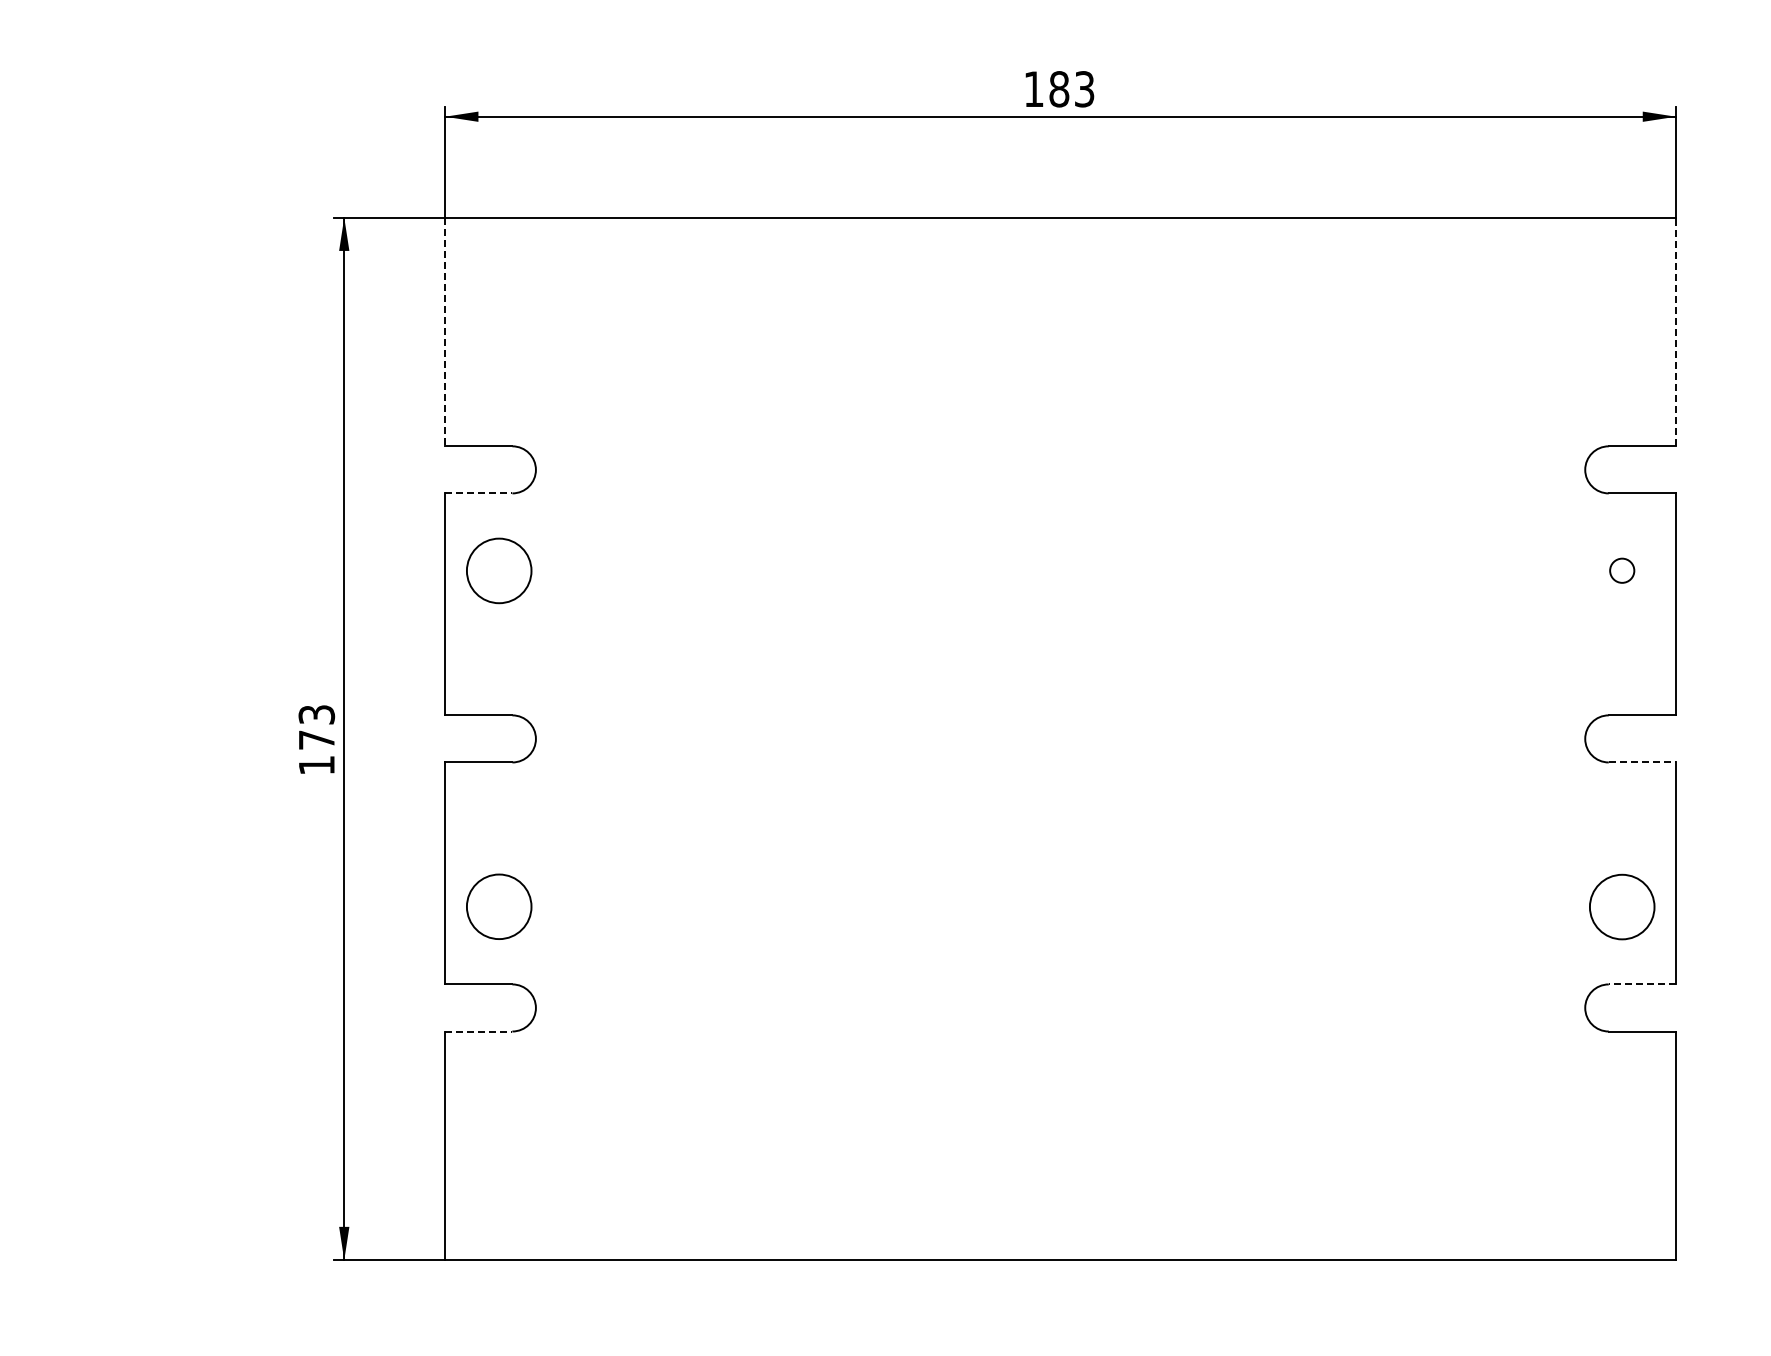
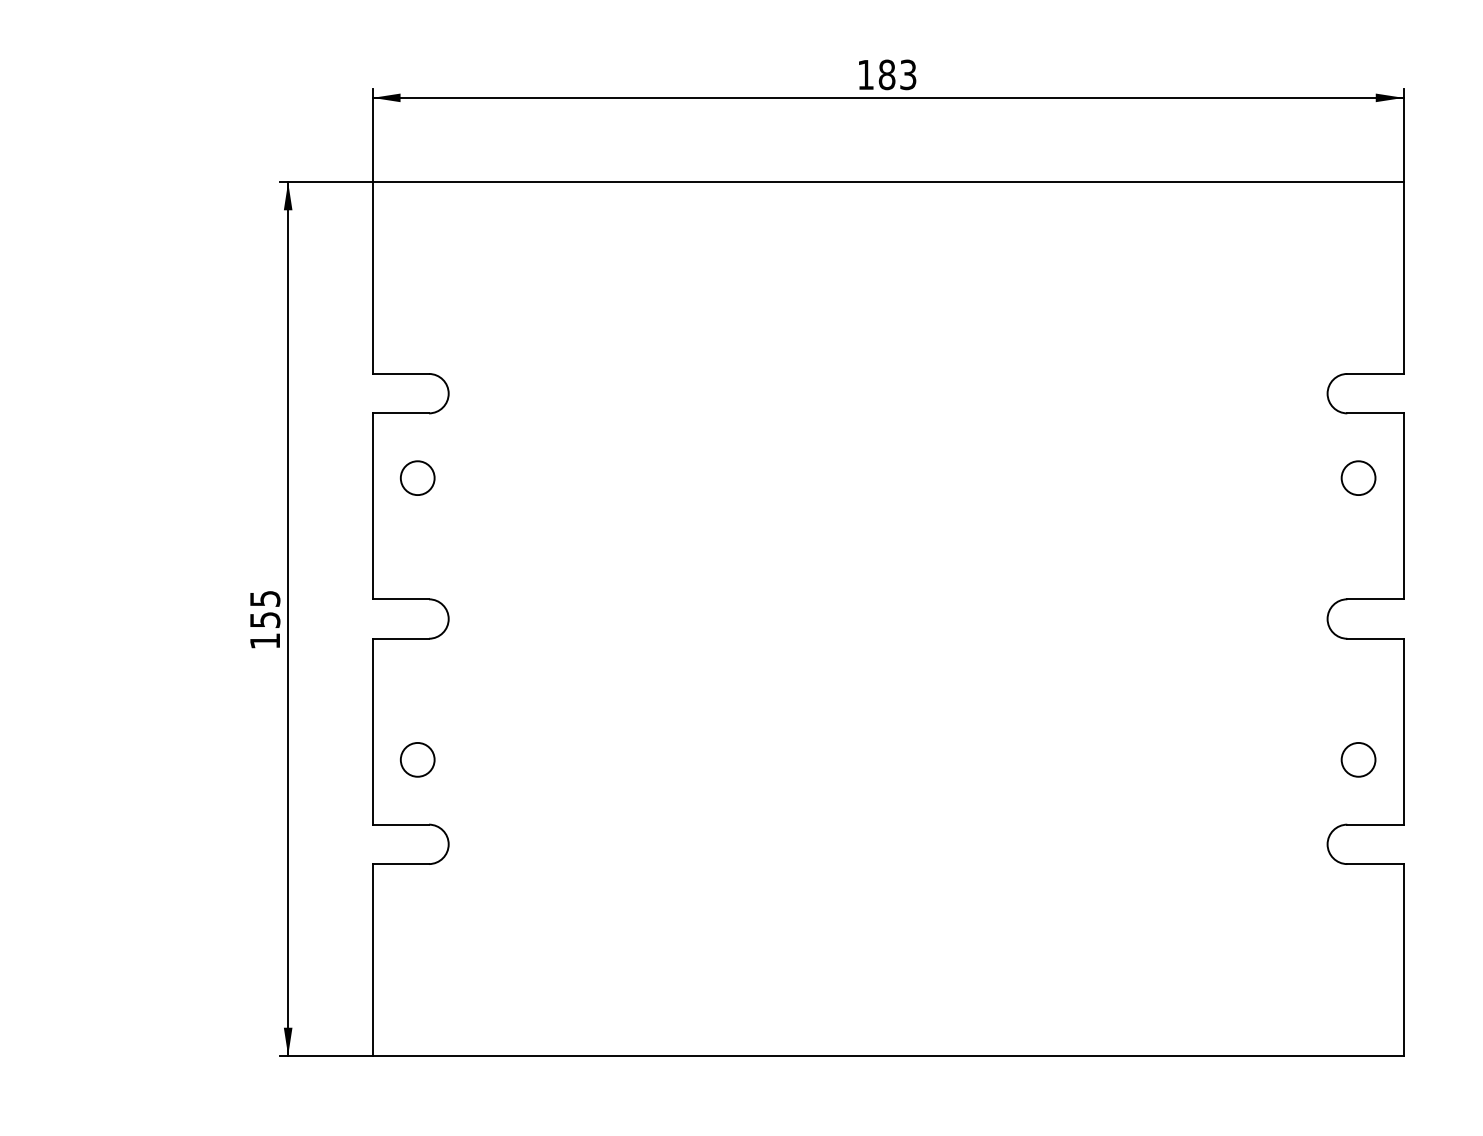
line: (1676, 331) -> (1404, 277), dashed -> solid
line: (445, 332) -> (372, 278), dashed -> solid
line: (478, 493) -> (400, 413), dashed -> solid
circle: (498, 570) -> (417, 477), size x0.62
circle: (1622, 570) -> (1358, 477), size x1.67
text: (316, 727) -> (264, 609), 173 -> 155
line: (1642, 762) -> (1375, 638), dashed -> solid
circle: (1622, 906) -> (1358, 759), size x0.62
circle: (498, 907) -> (417, 760), size x0.62
line: (1642, 984) -> (1375, 824), dashed -> solid
line: (478, 1031) -> (400, 864), dashed -> solid

